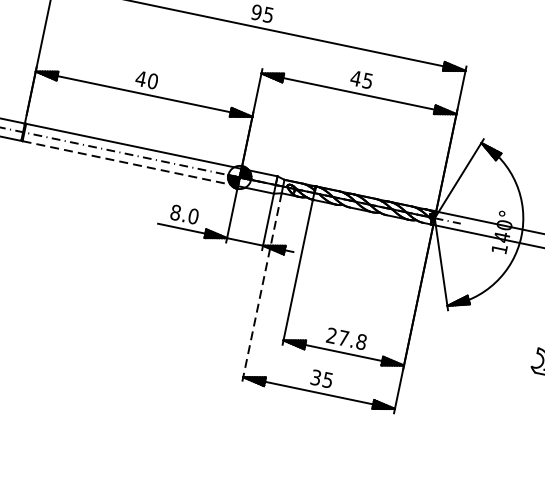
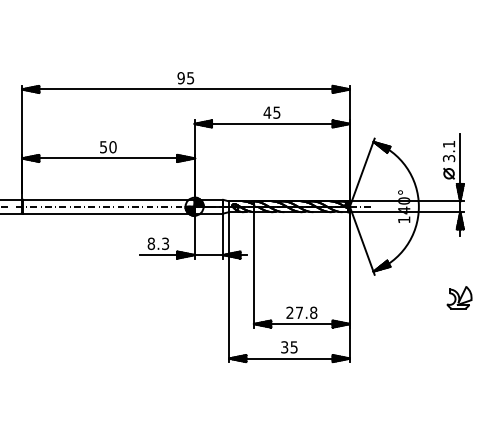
text: (140, 79) -> (103, 147), 40 -> 50
line: (129, 163) -> (108, 213), dashed -> solid
text: (193, 216) -> (165, 243), 8.0 -> 8.3
line: (262, 288) -> (229, 287), dashed -> solid

